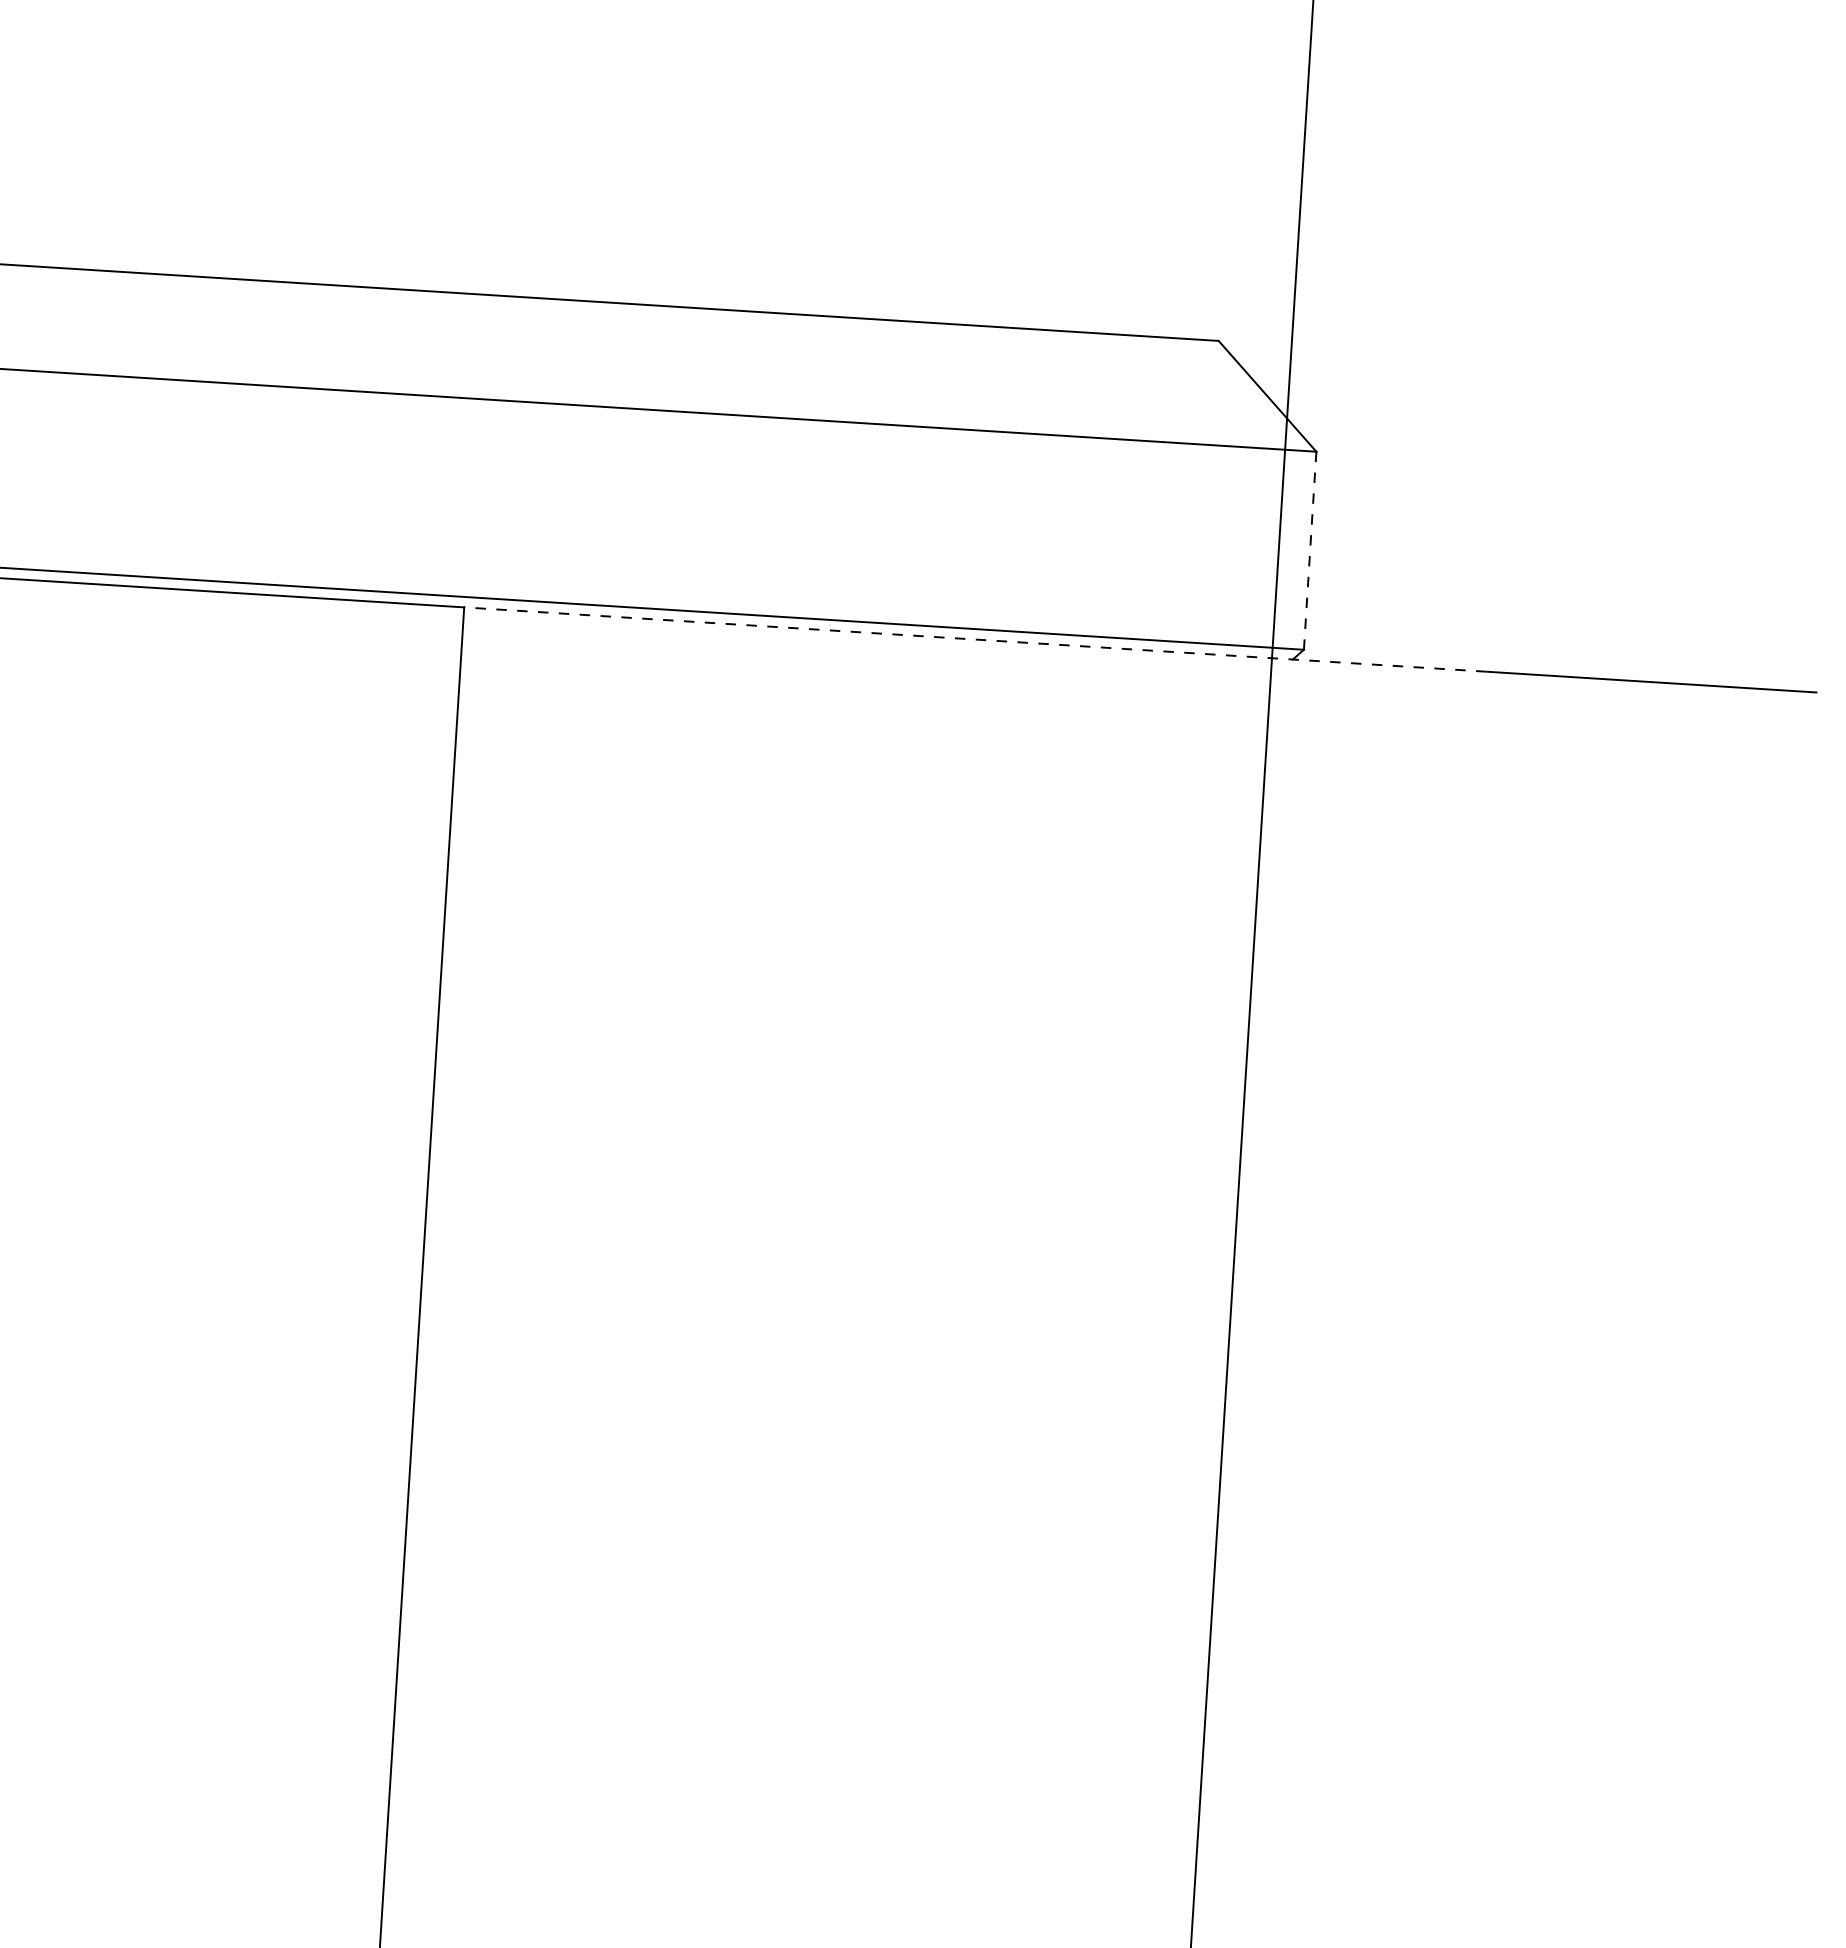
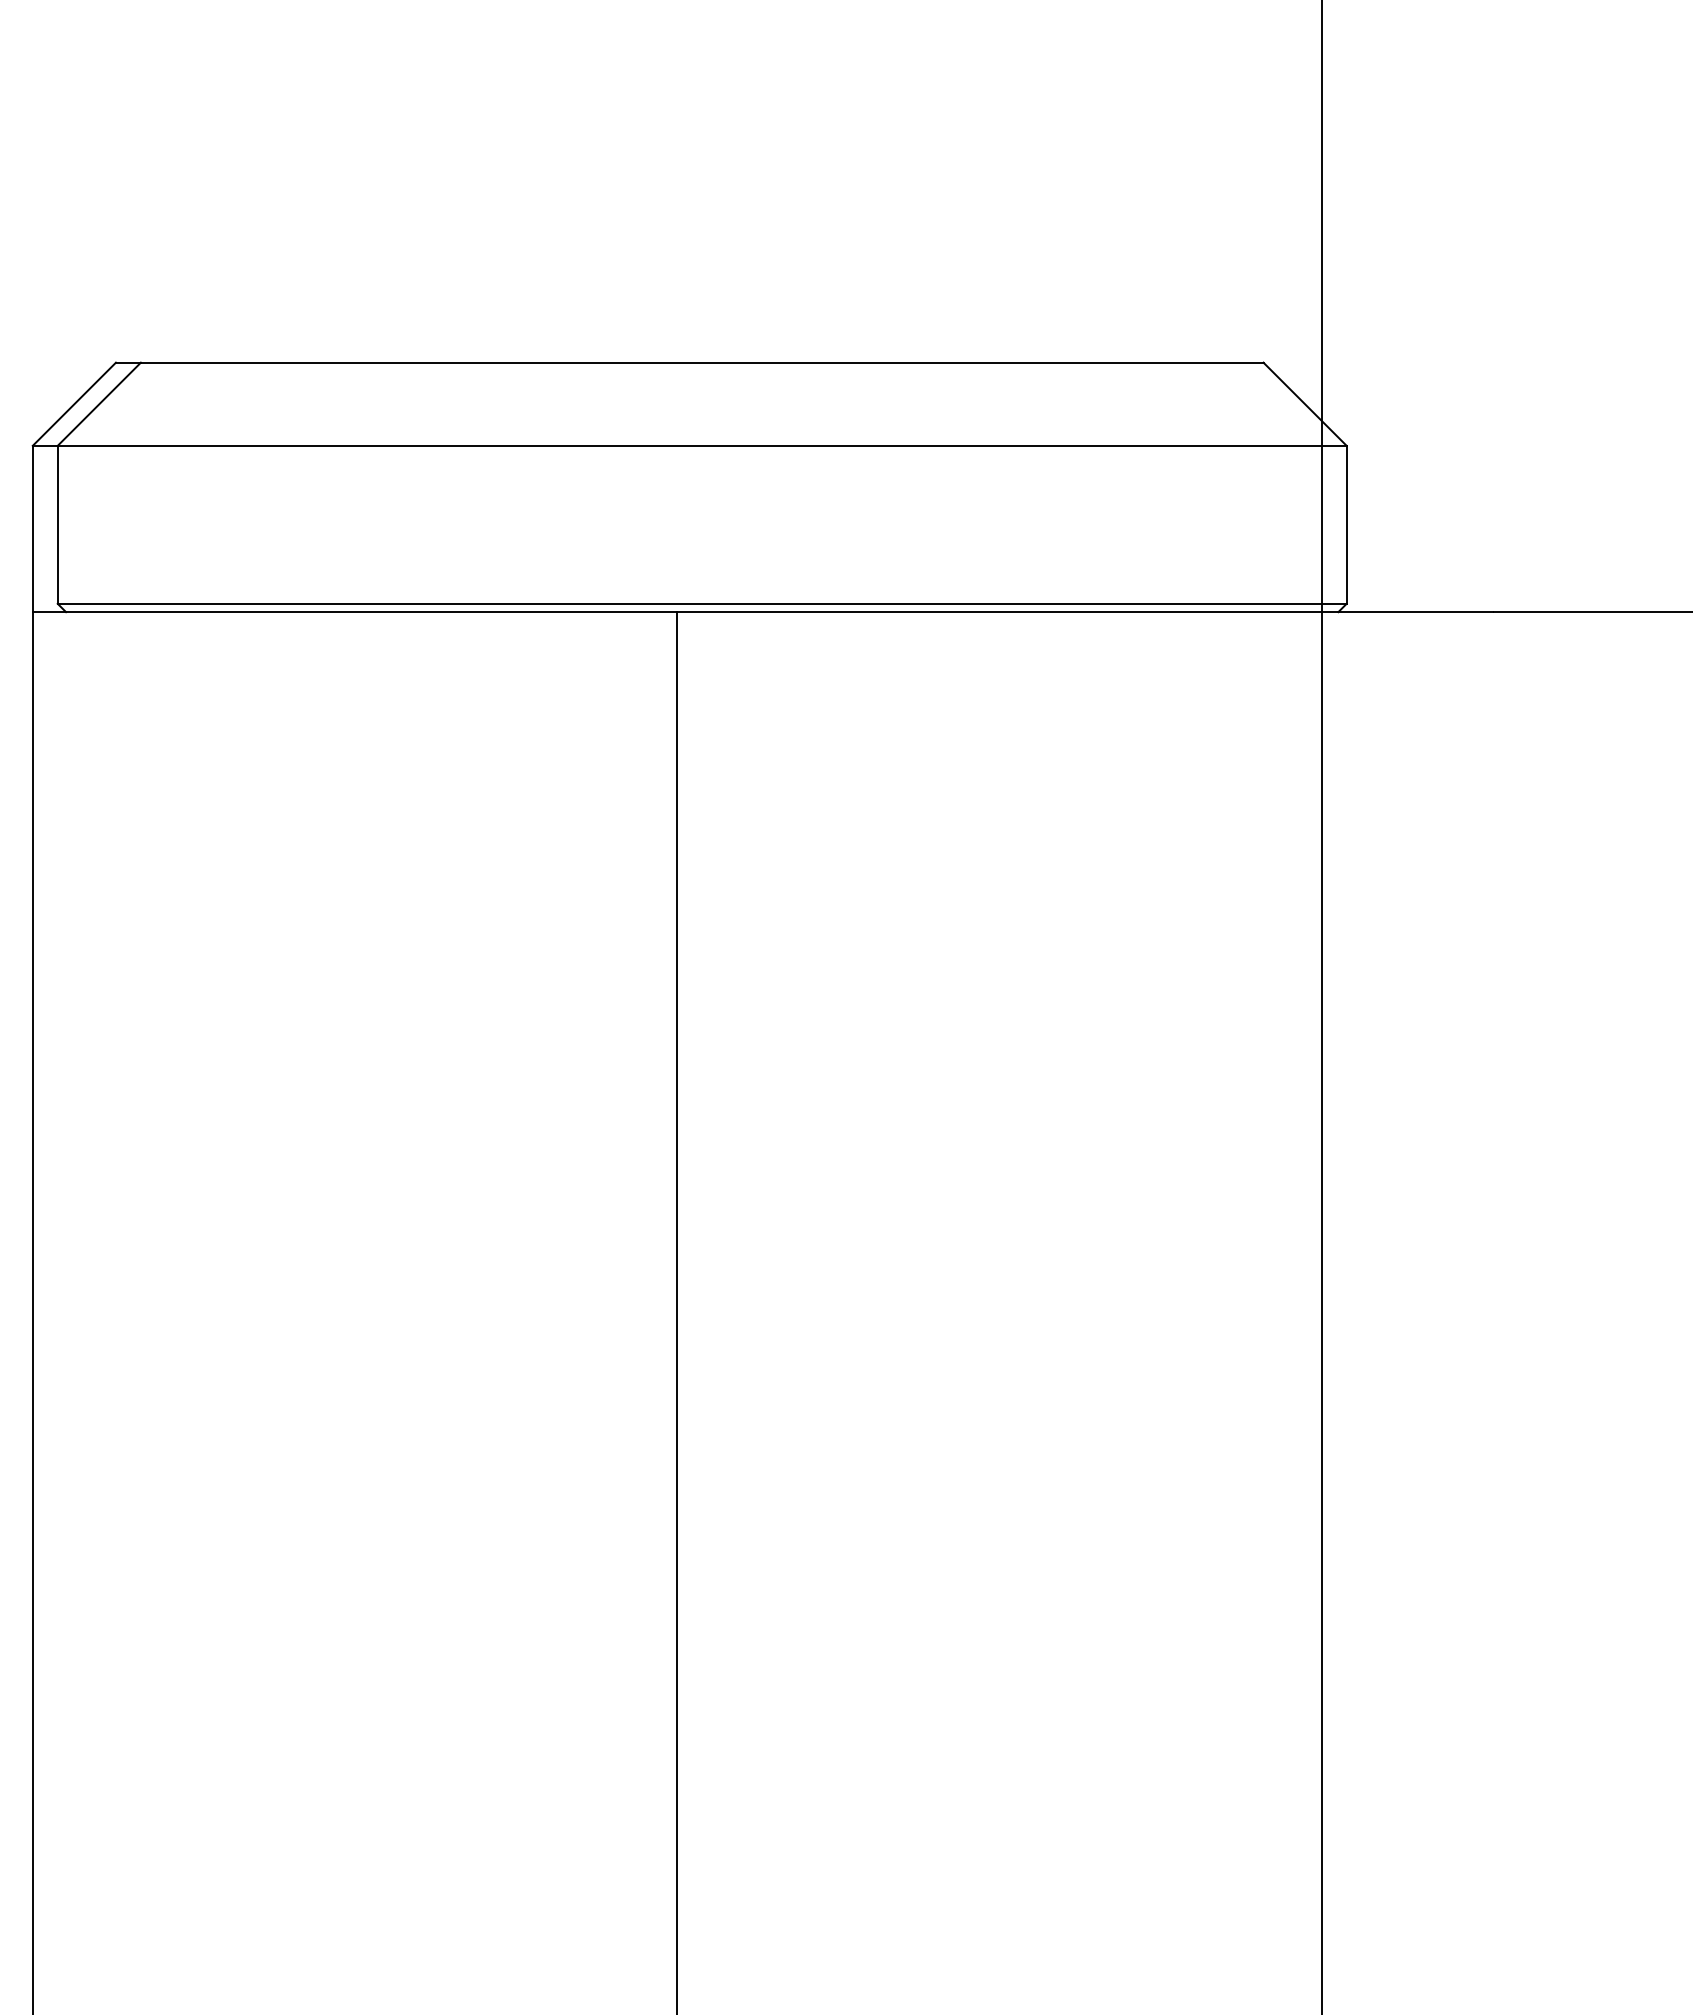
line: (1309, 550) -> (1346, 524), dashed -> solid
line: (975, 640) -> (1085, 612), dashed -> solid

